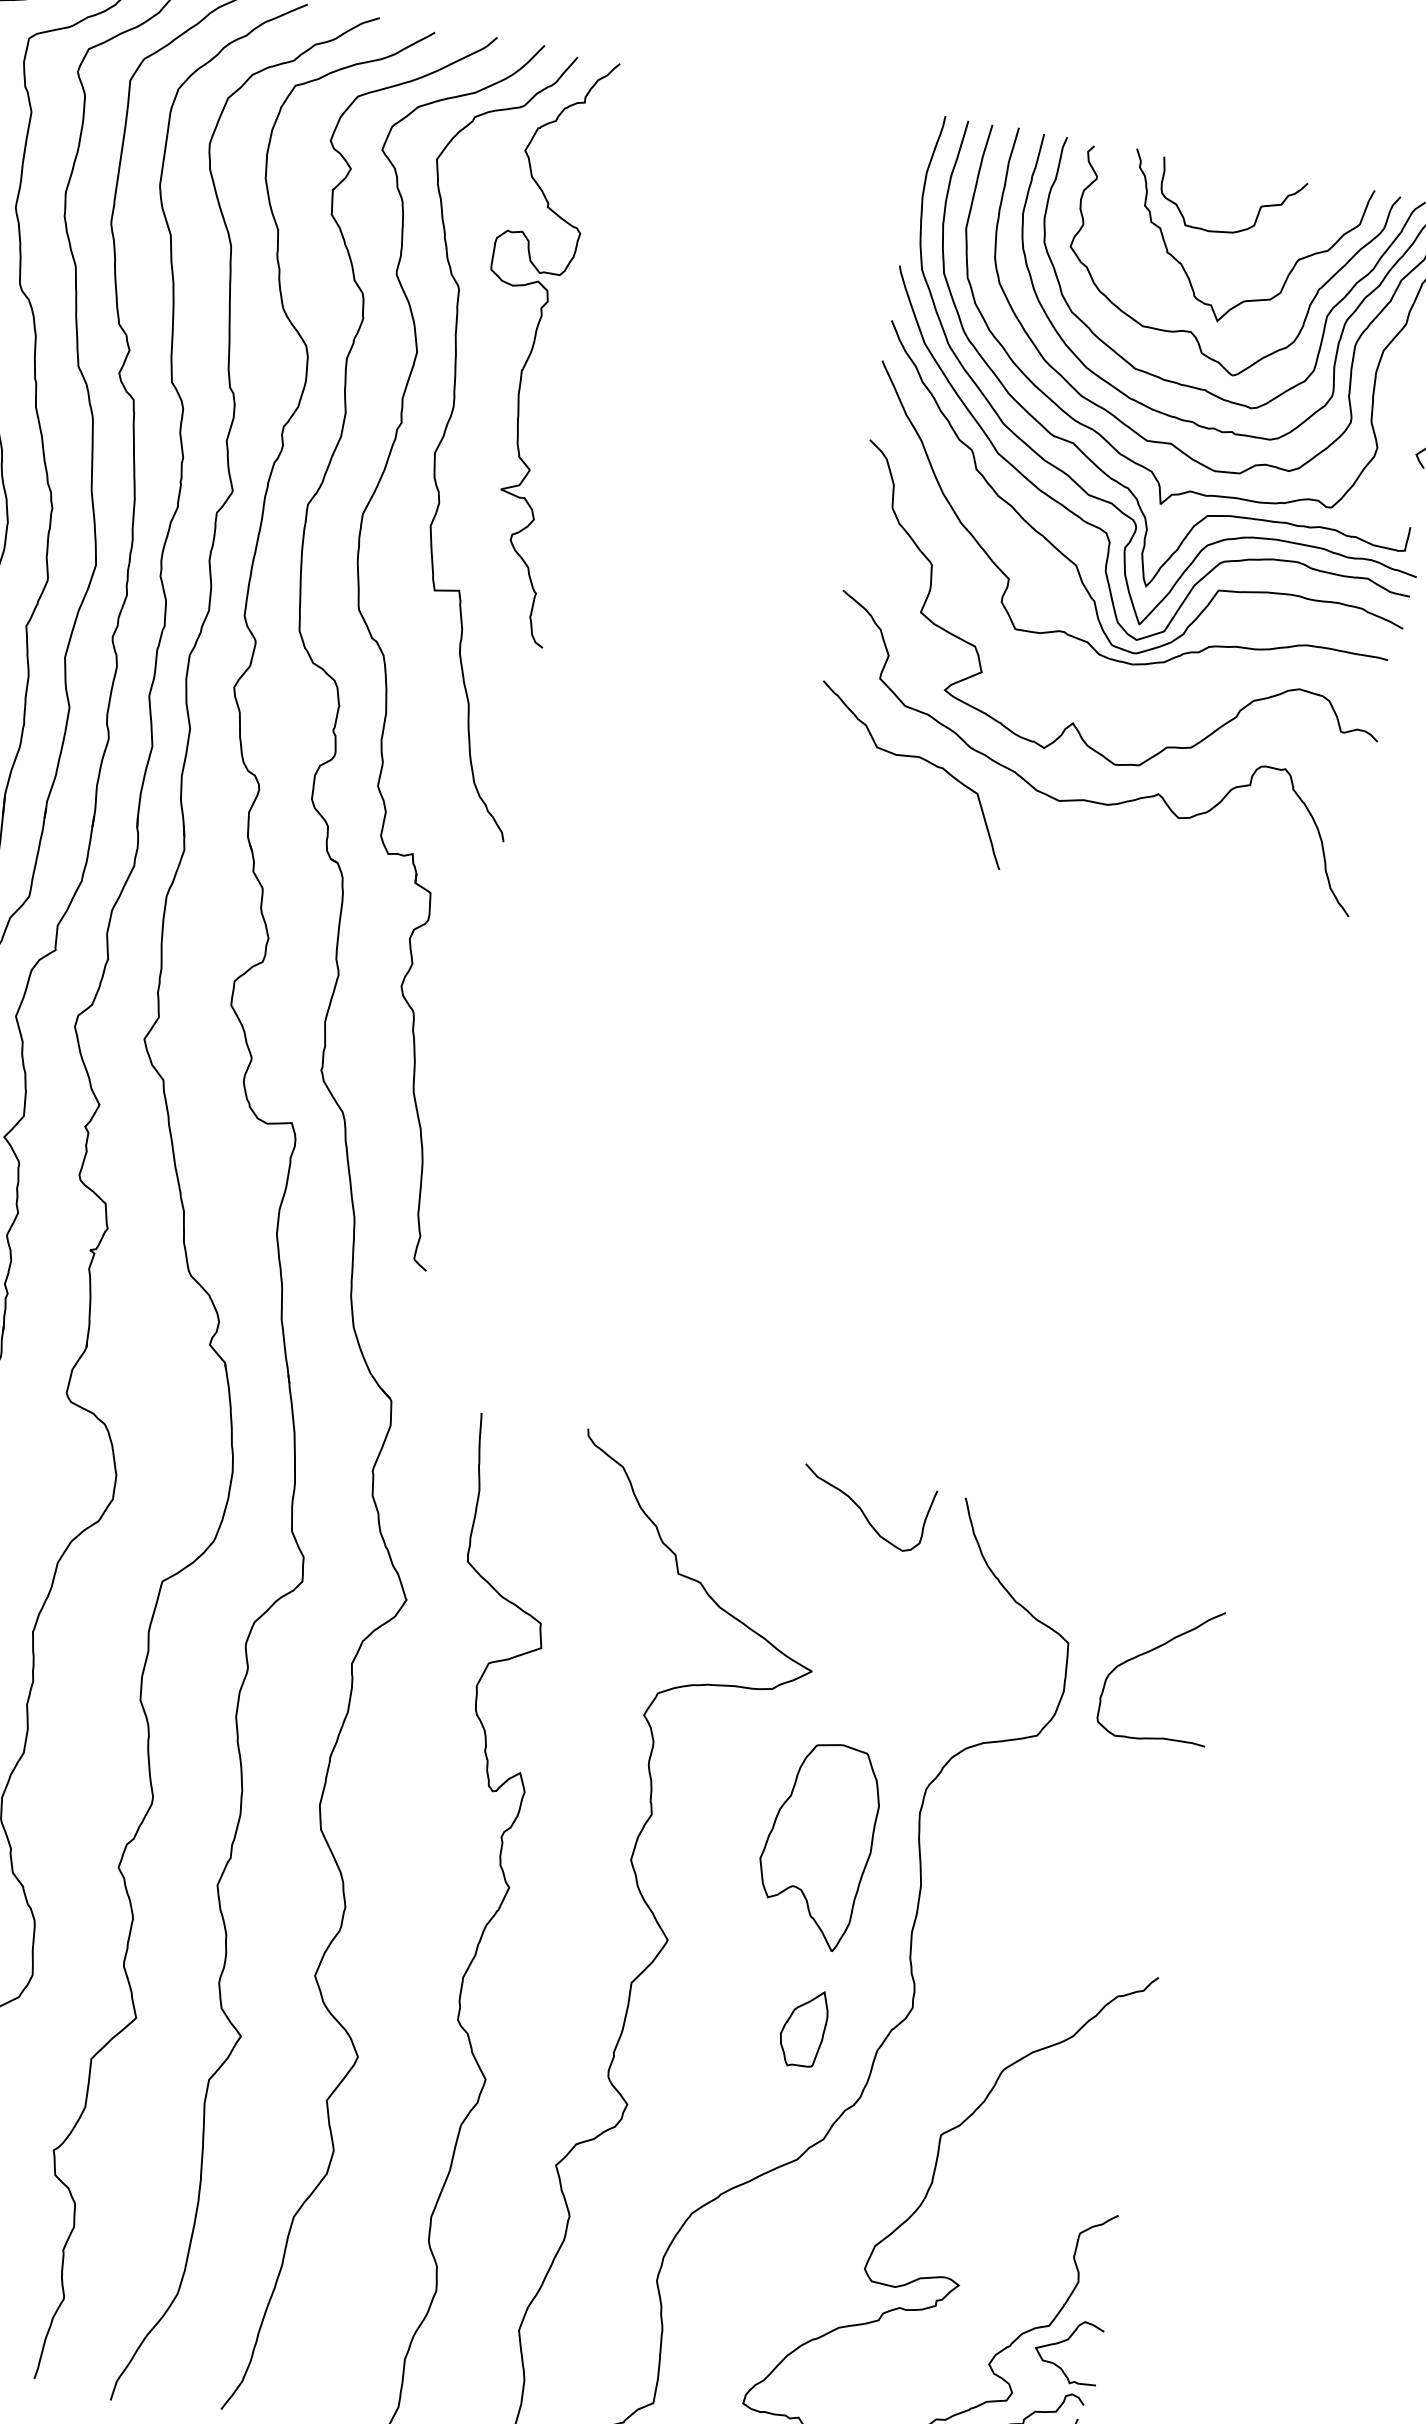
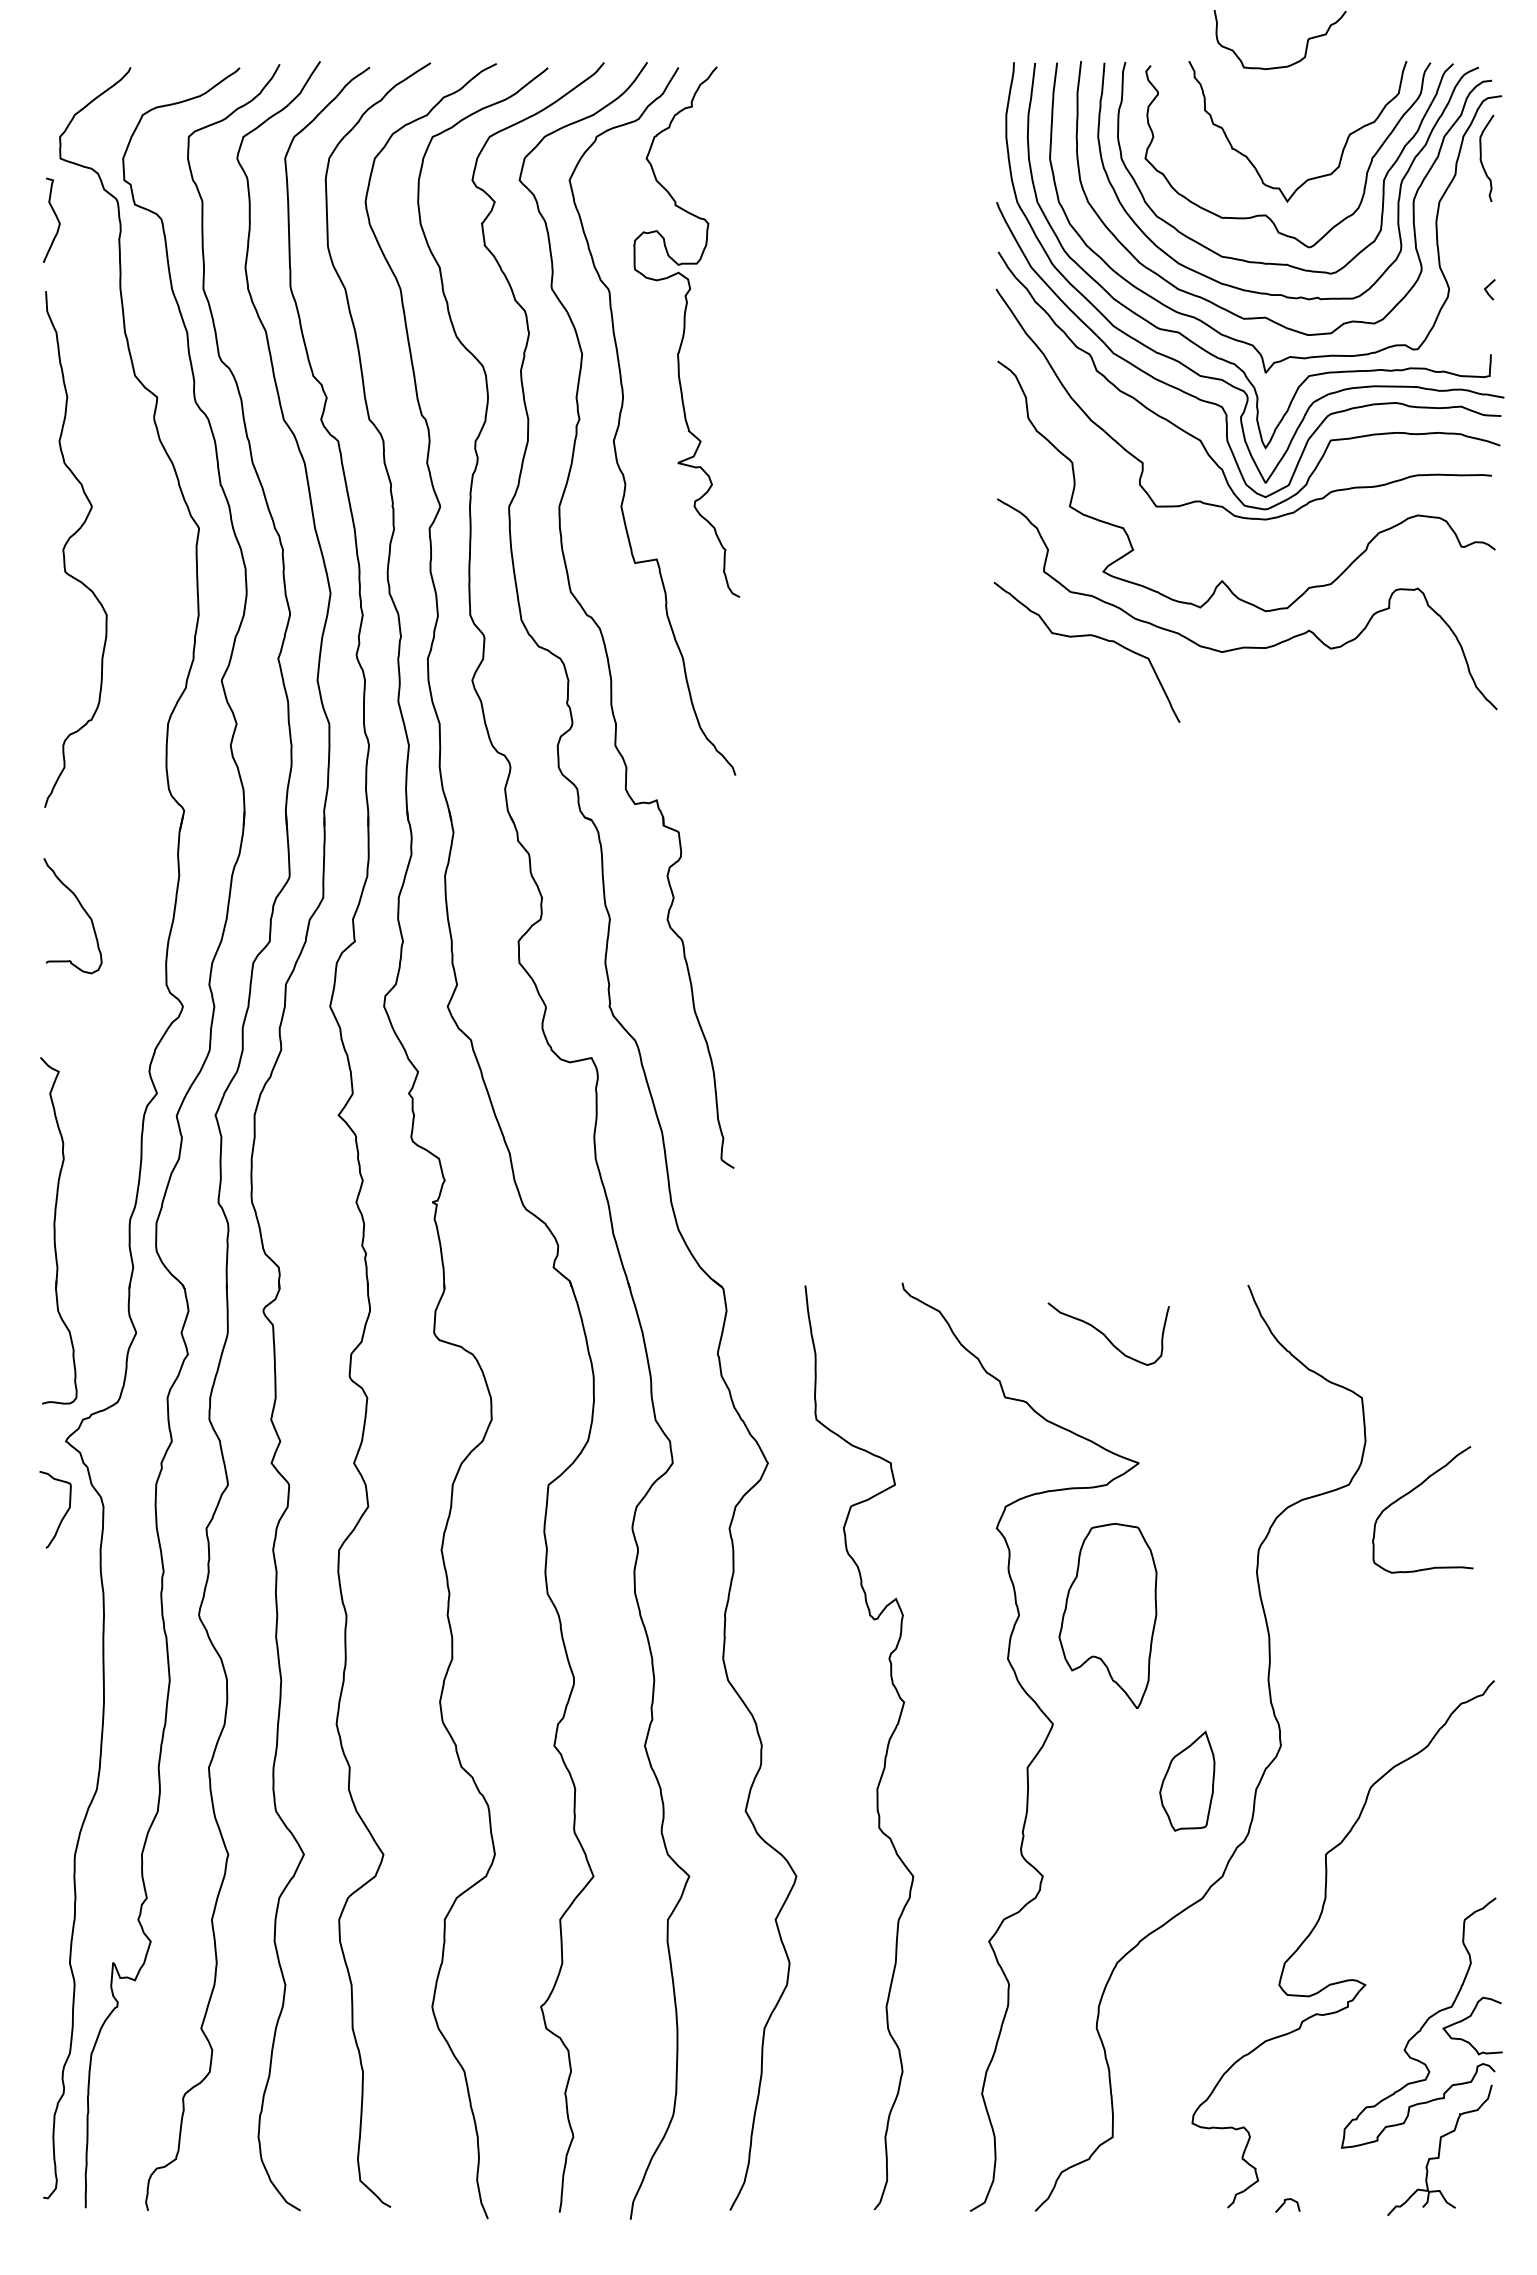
curve: (1232, 231) -> (1286, 65), moved
curve: (863, 1510) -> (1106, 1335), moved
curve: (1151, 1651) -> (1411, 1492), moved
part: (817, 1844) -> (1107, 1615), moved
part: (803, 2027) -> (1187, 1780), size x1.4

